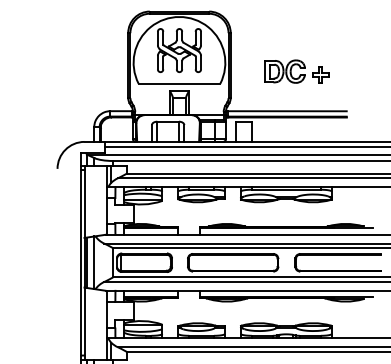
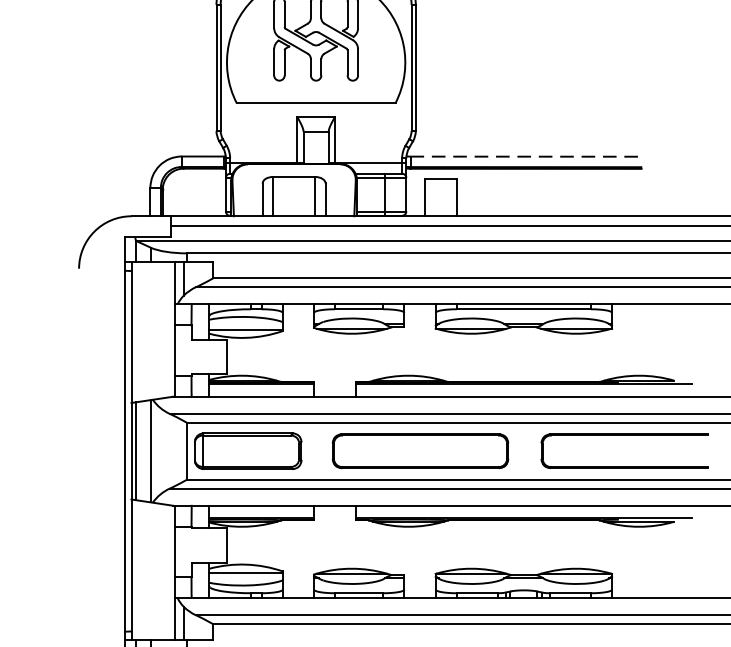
part: (296, 71) -> (543, 79), removed
line: (287, 111) -> (526, 157), solid -> dashed

